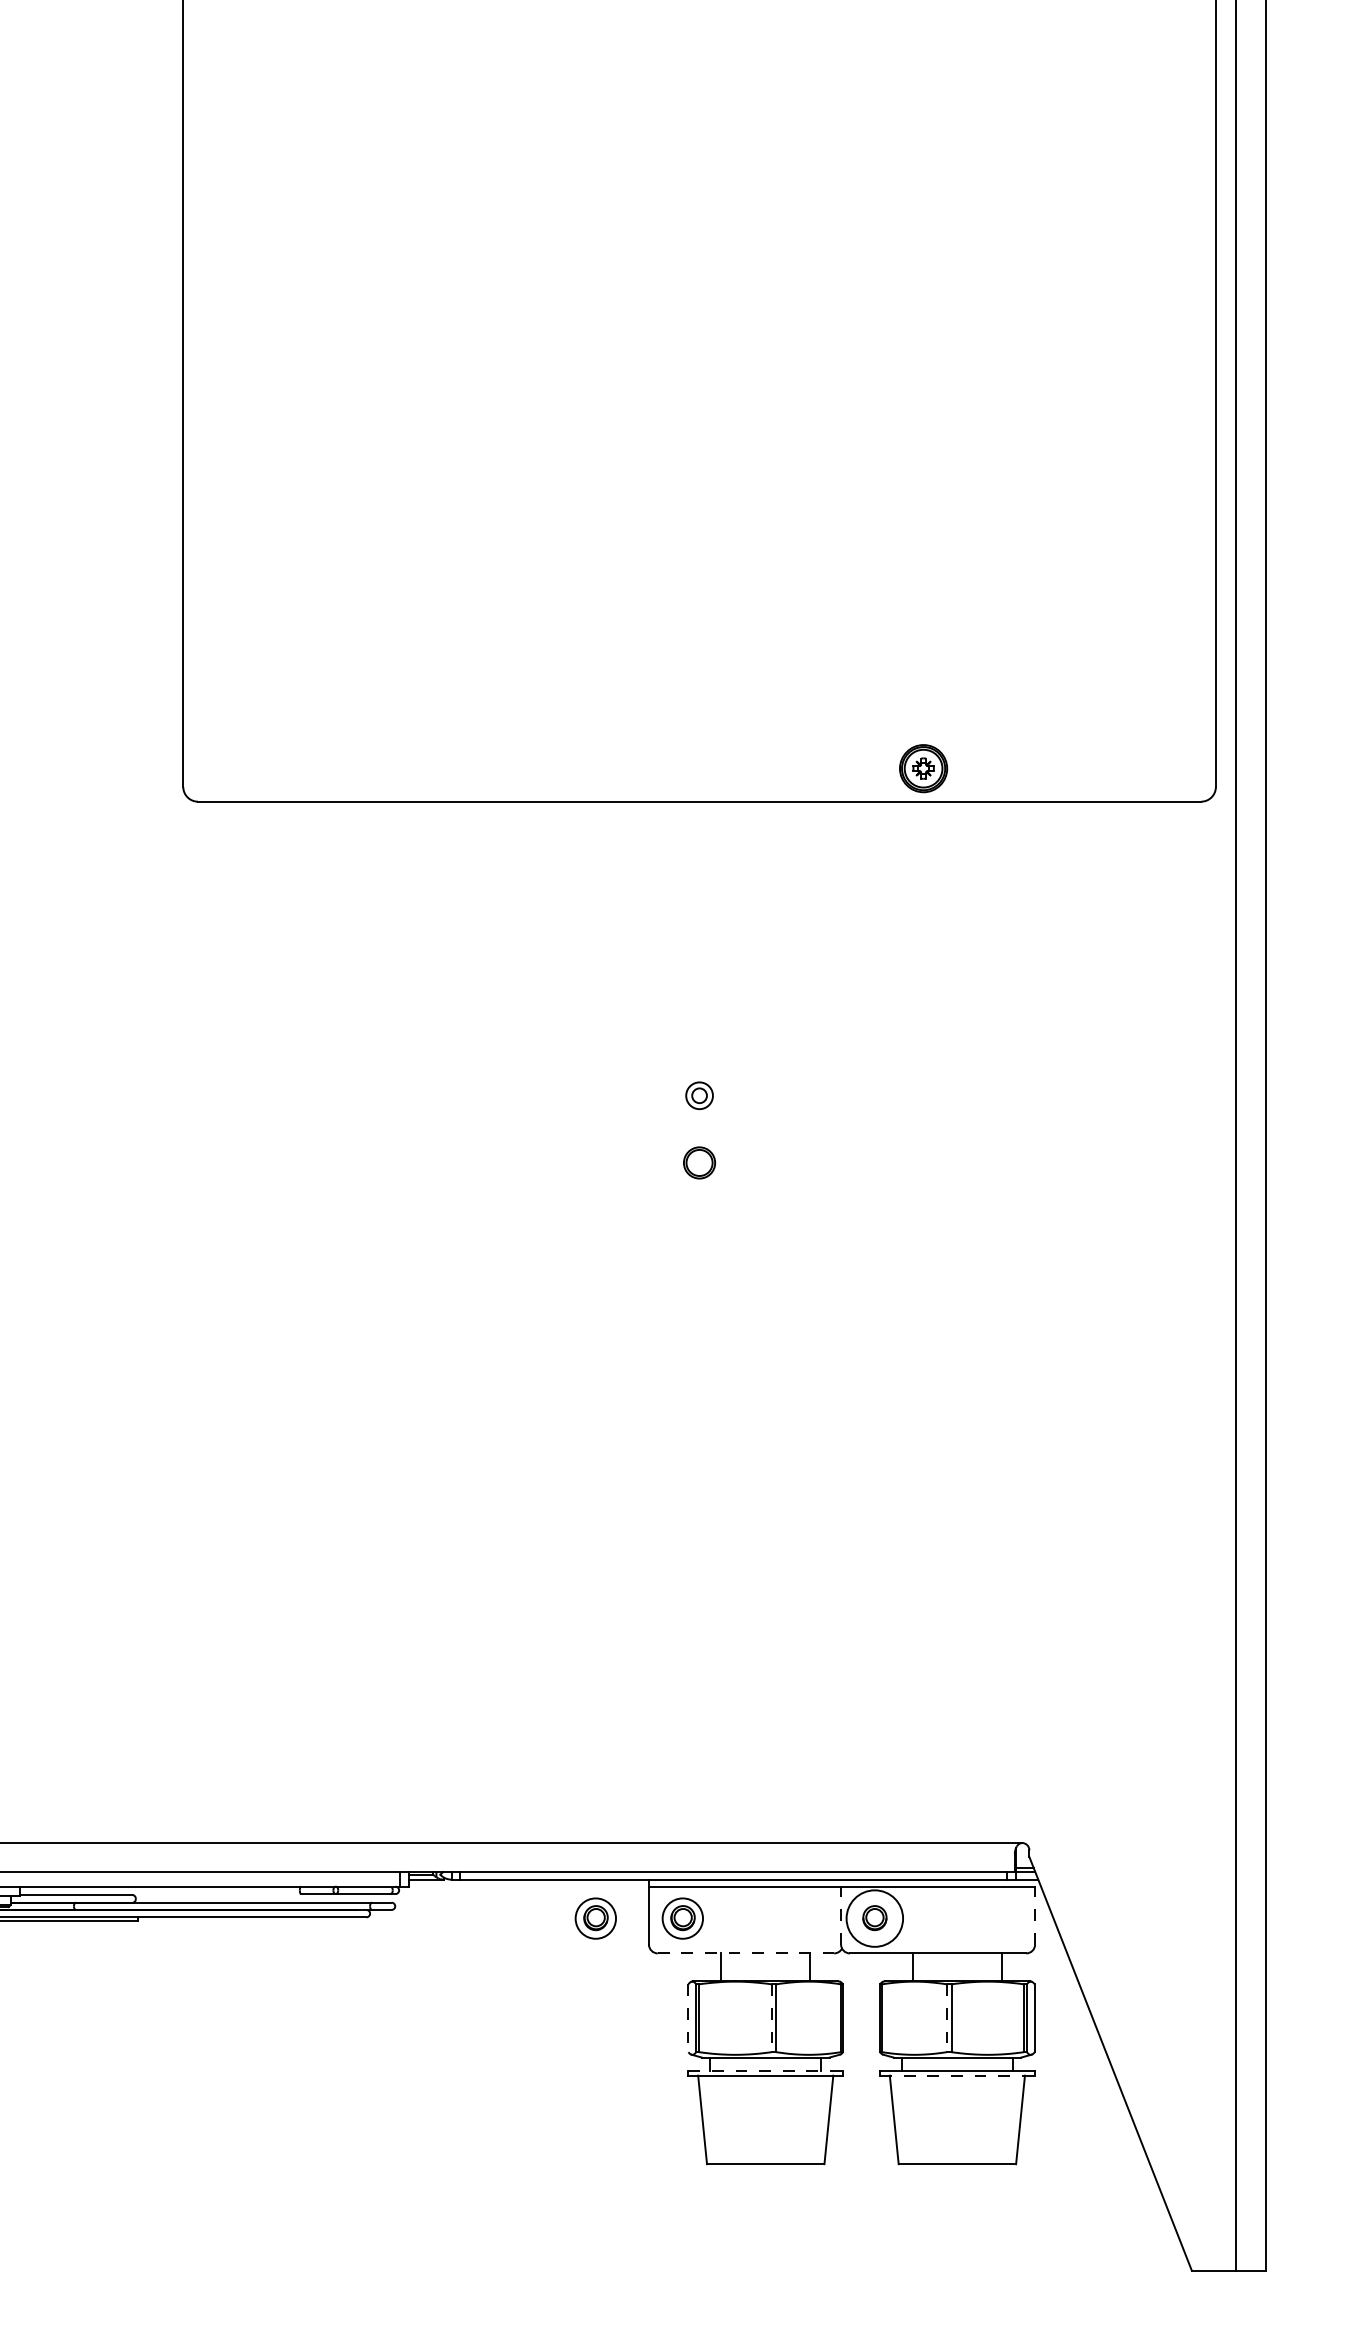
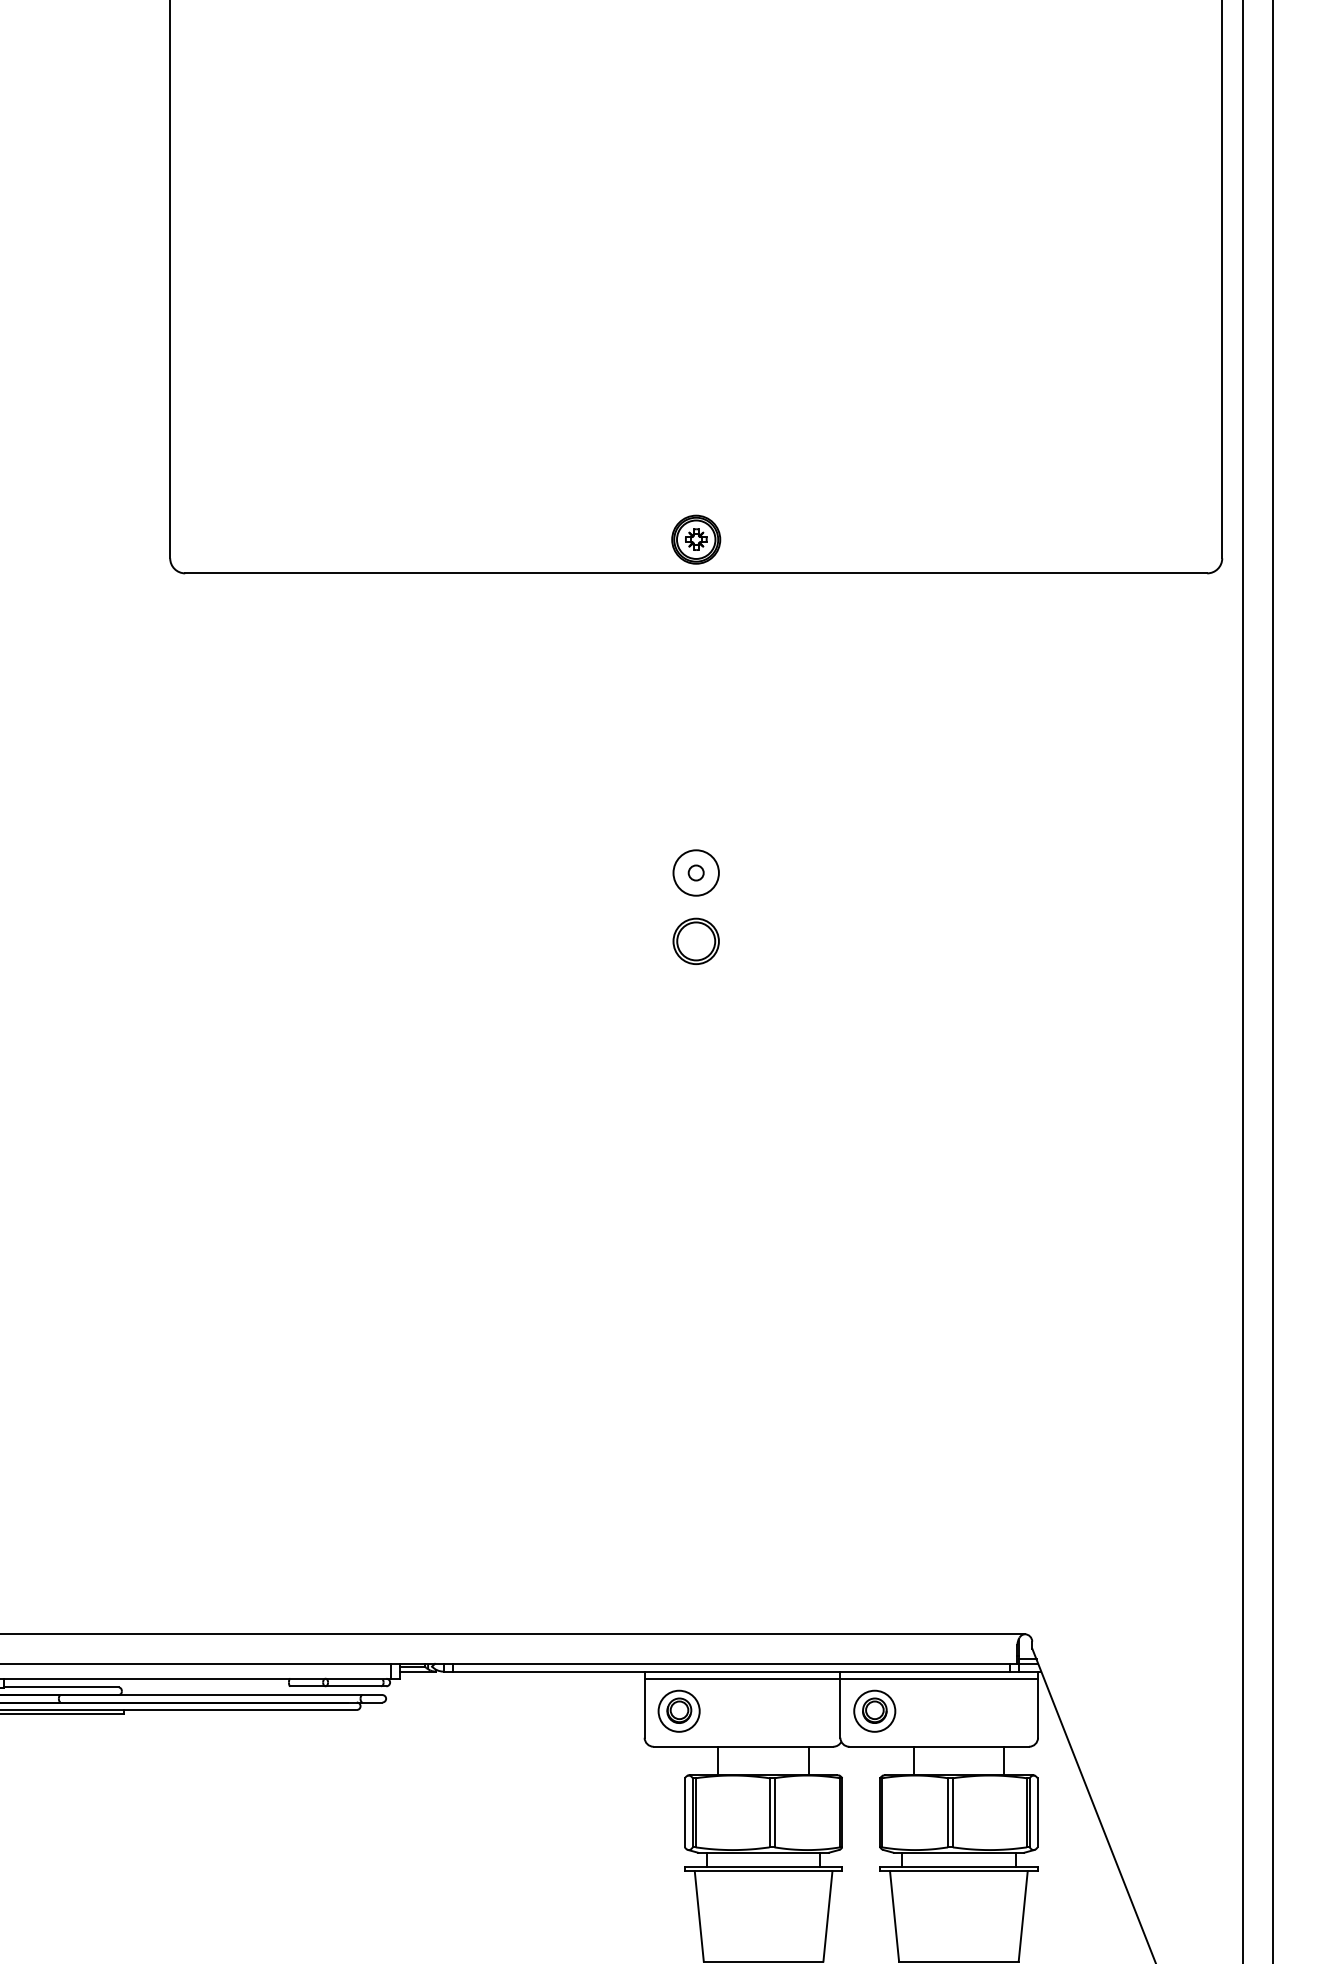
part: (923, 768) -> (696, 539), moved
circle: (699, 1095) -> (696, 872), size x1.67
part: (699, 1162) -> (696, 940), size x1.43
line: (841, 1911) -> (840, 1704), dashed -> solid
line: (1035, 1911) -> (1038, 1704), dashed -> solid
part: (595, 1918) -> (590, 1711), removed
circle: (874, 1918) -> (874, 1711), size x0.71
line: (746, 1953) -> (744, 1746), dashed -> solid
line: (688, 2018) -> (684, 1813), dashed -> solid
line: (771, 2018) -> (769, 1813), dashed -> solid
line: (946, 2018) -> (947, 1813), dashed -> solid
line: (766, 2070) -> (764, 1866), dashed -> solid
line: (957, 2075) -> (958, 1871), dashed -> solid

